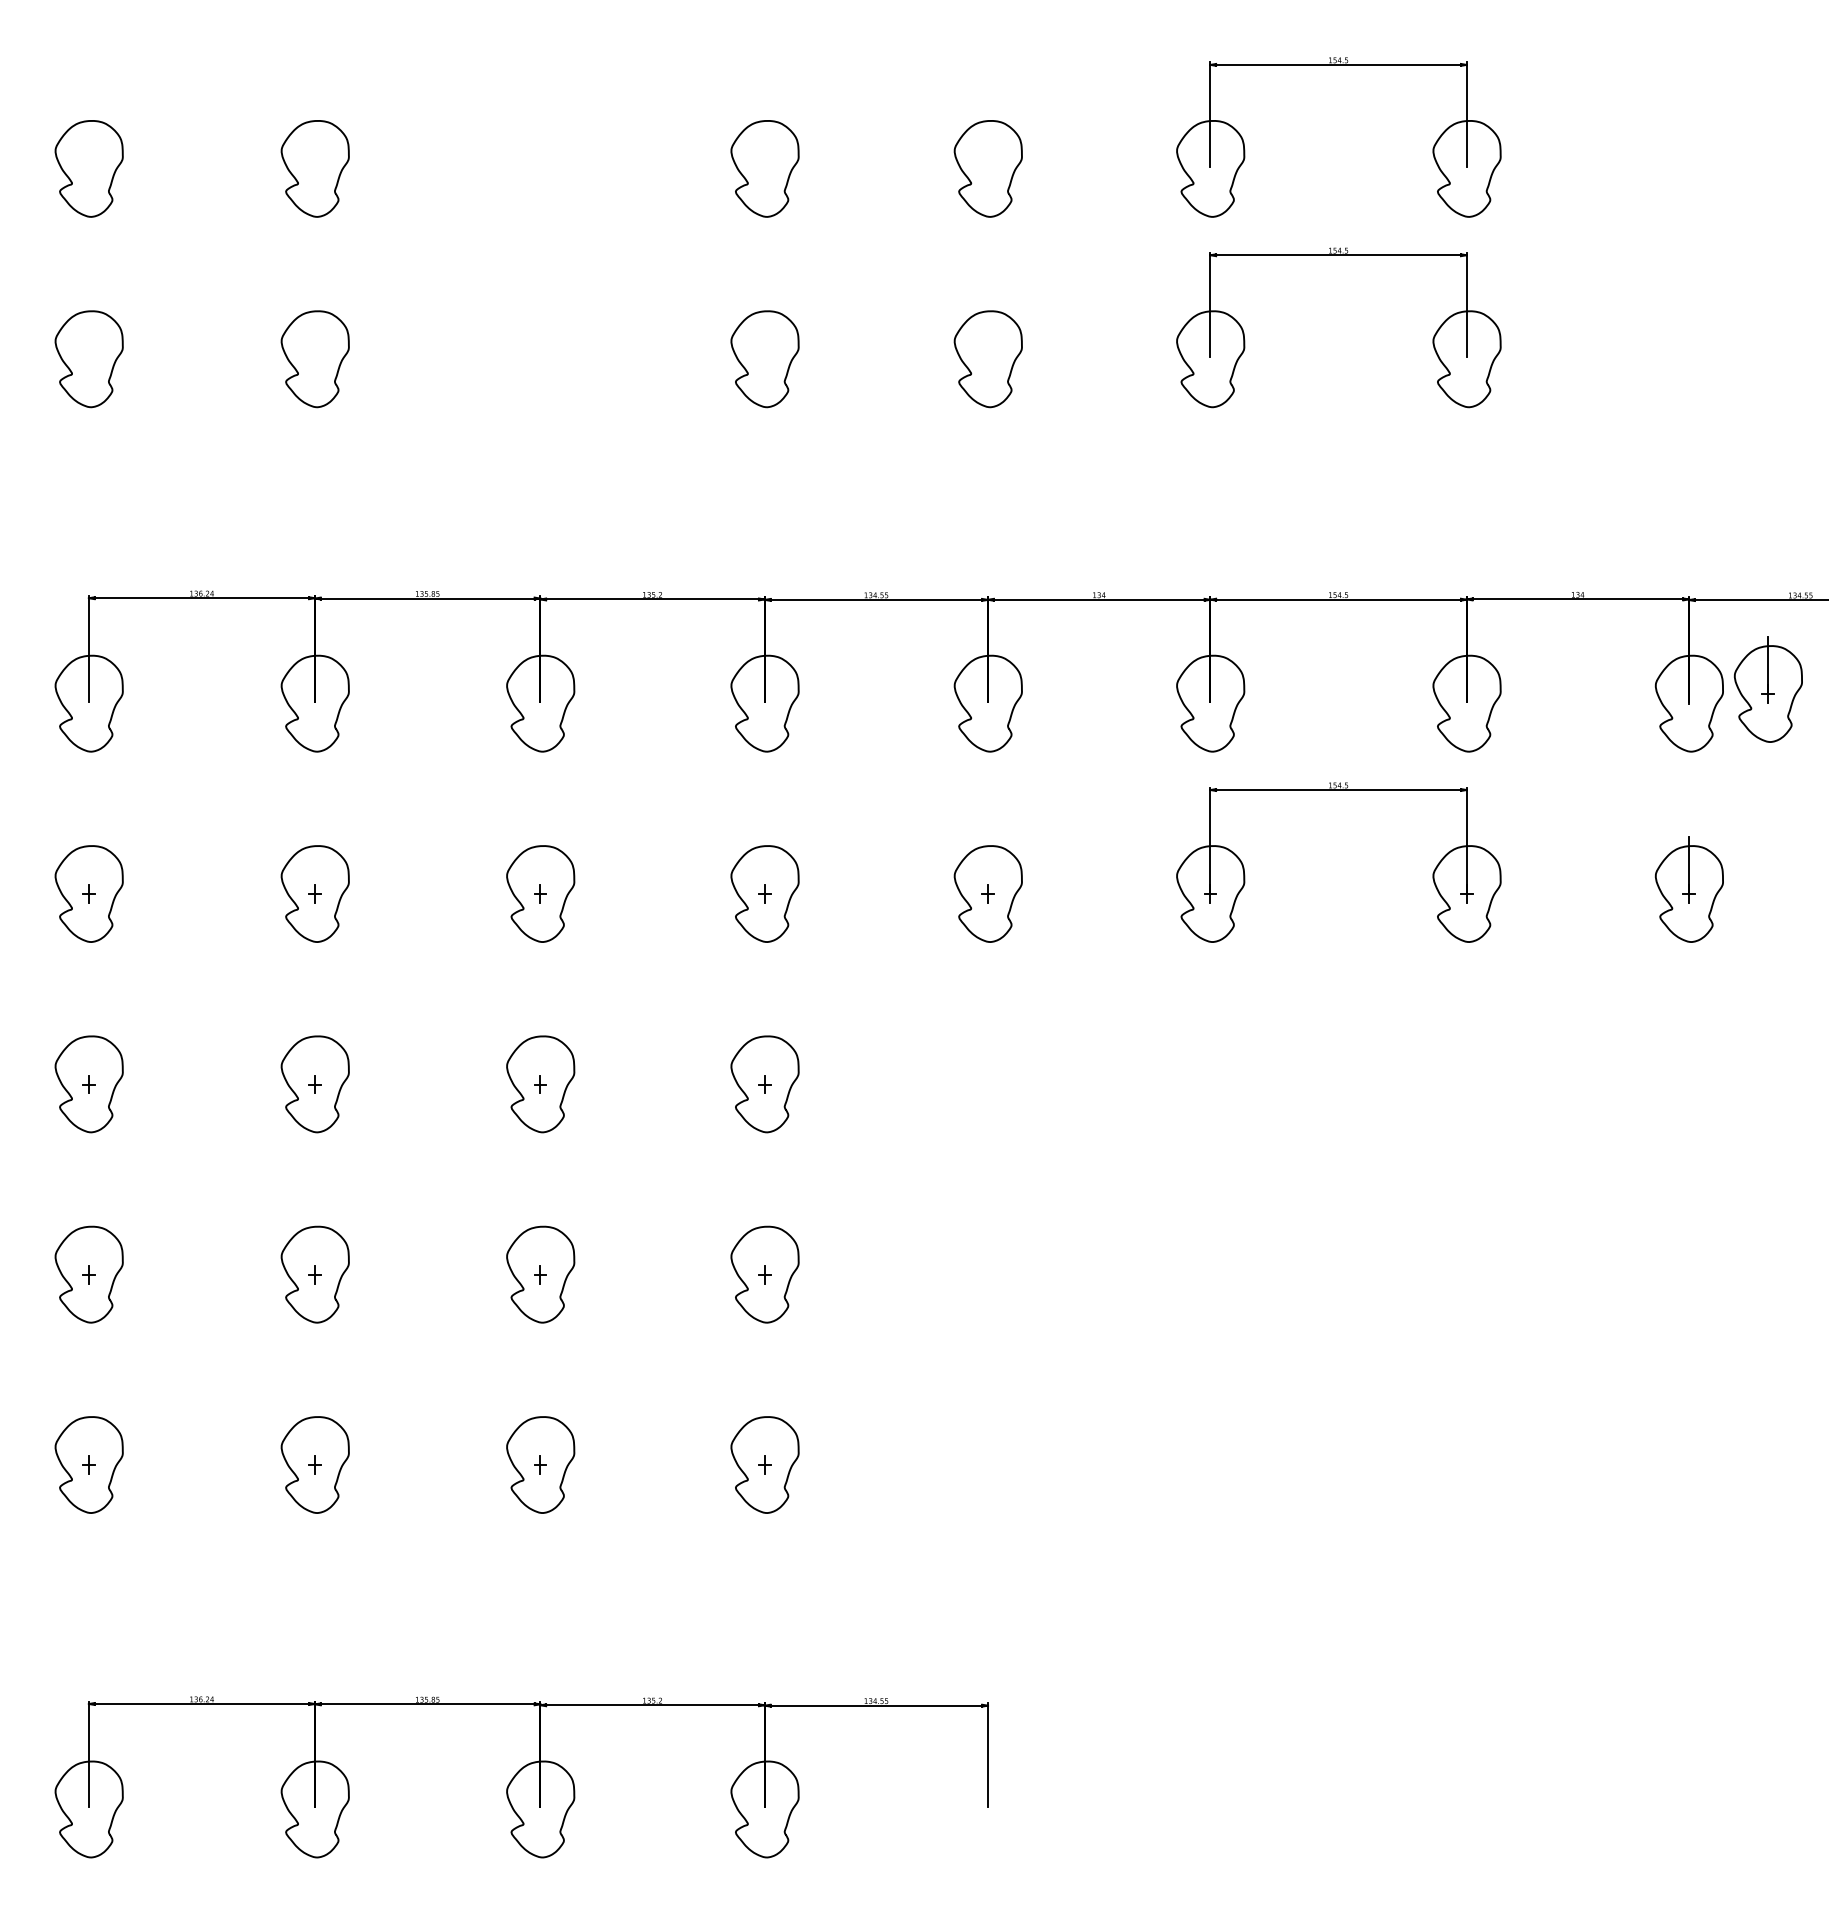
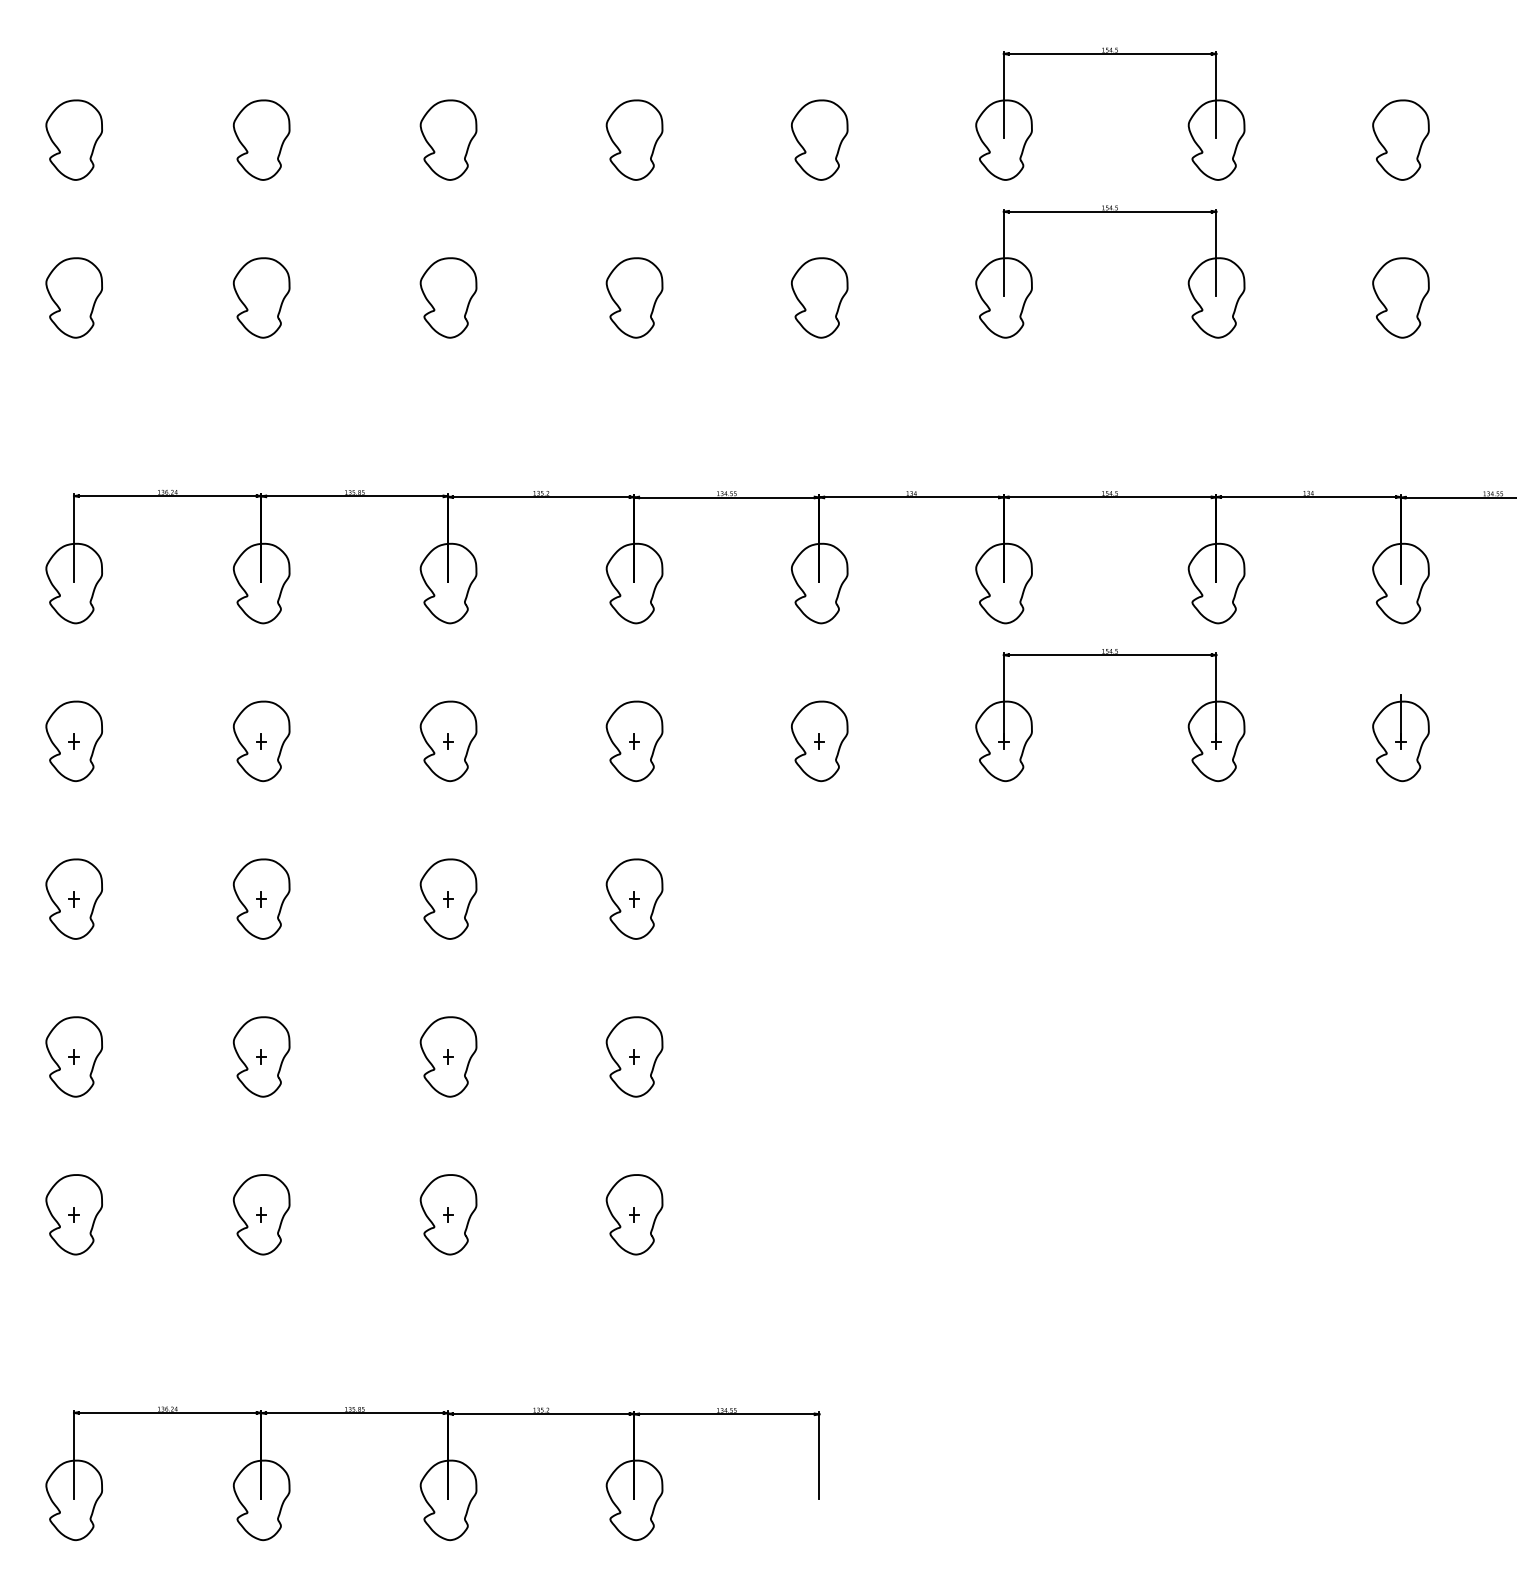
curve: (1671, 179) -> (1386, 148), added
curve: (523, 180) -> (434, 149), added
curve: (522, 369) -> (433, 306), added
curve: (1672, 371) -> (1386, 308), added
part: (1767, 689) -> (1465, 571), removed

